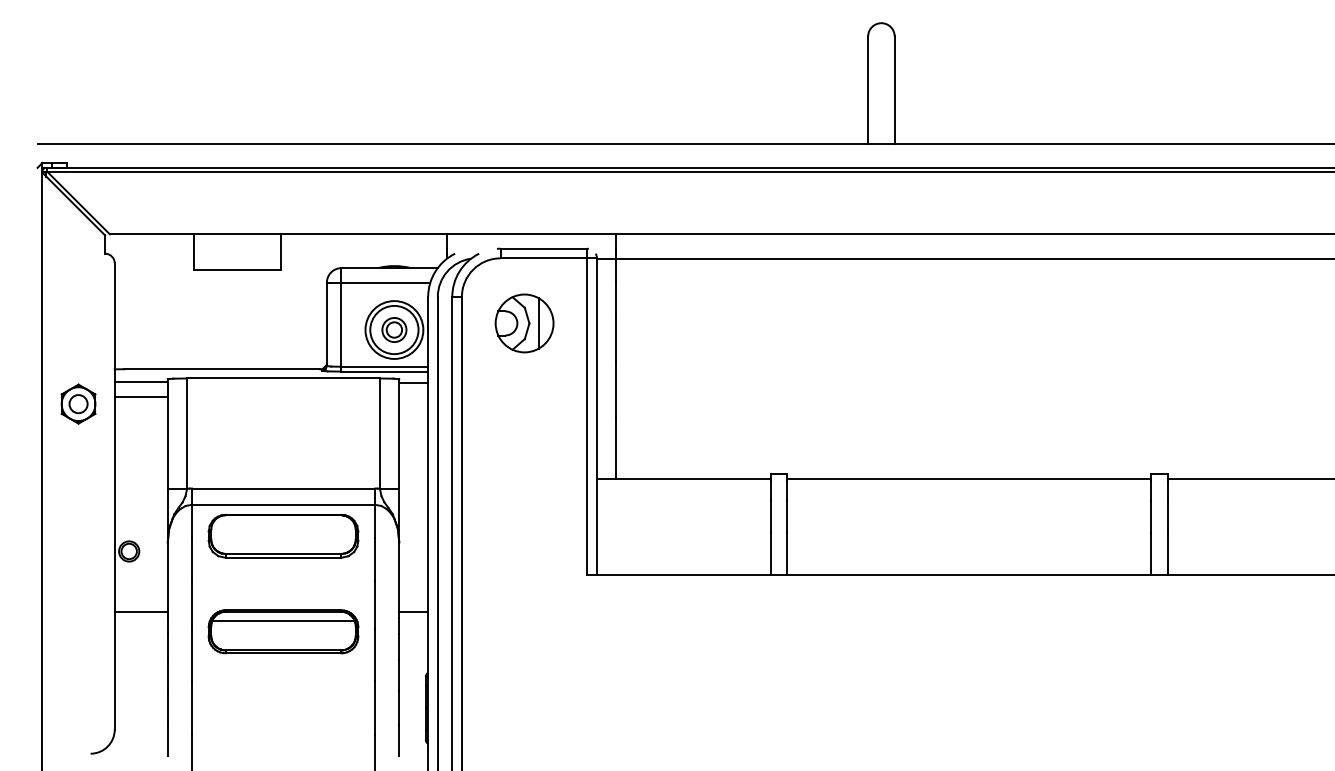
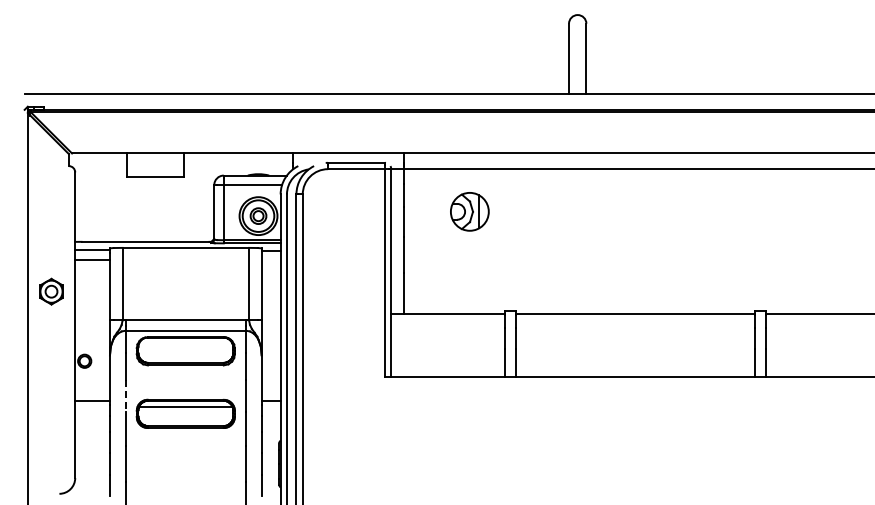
part: (524, 322) -> (469, 211), moved
part: (78, 403) -> (51, 291), moved
line: (191, 605) -> (125, 396), solid -> dashed

